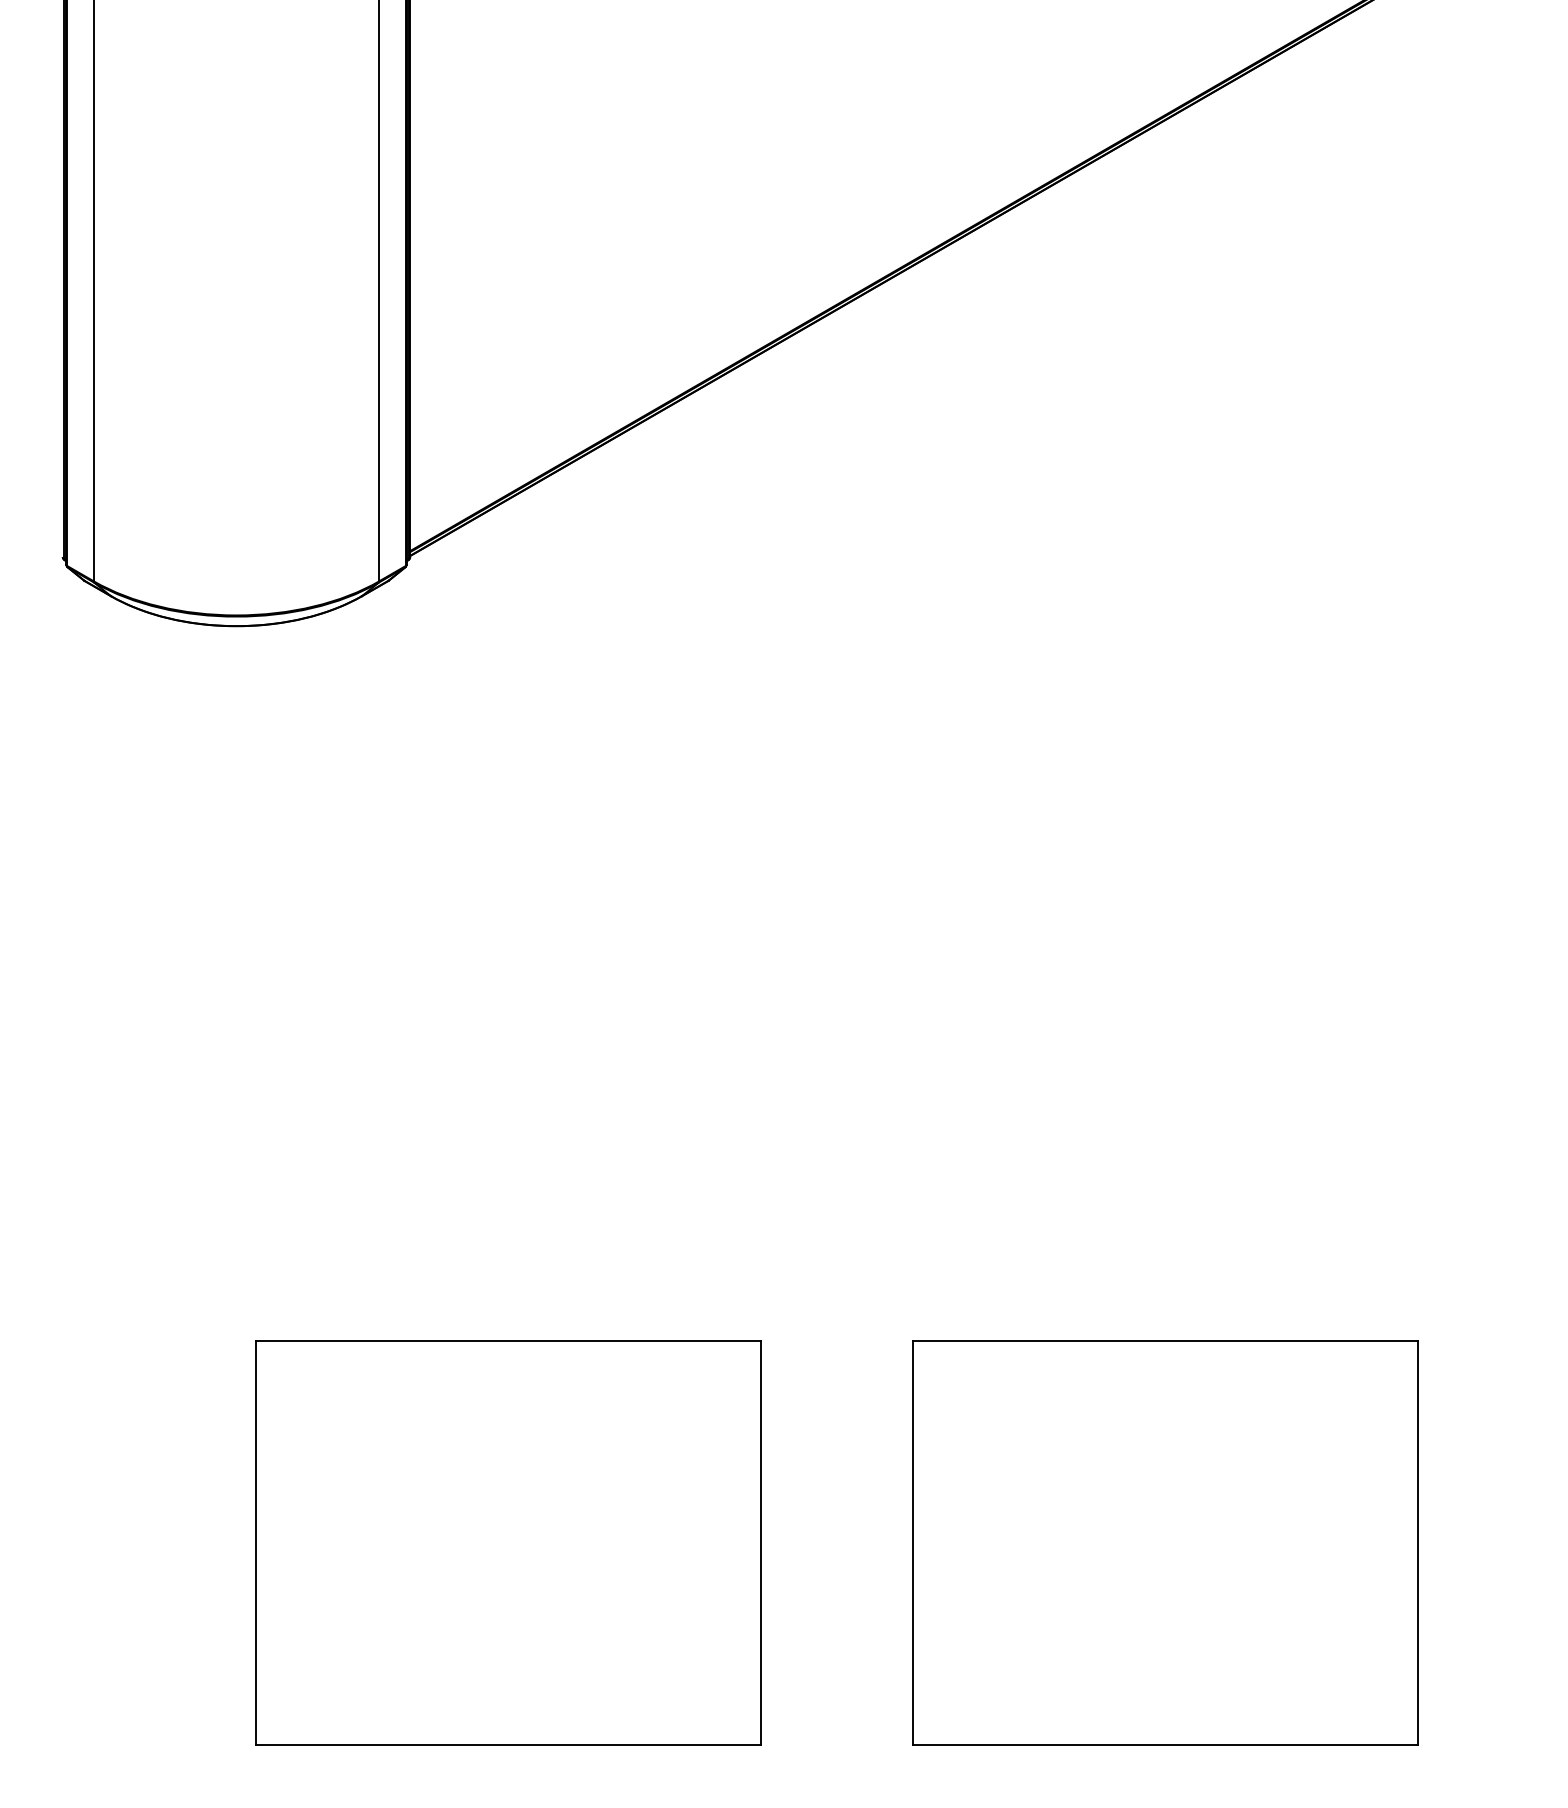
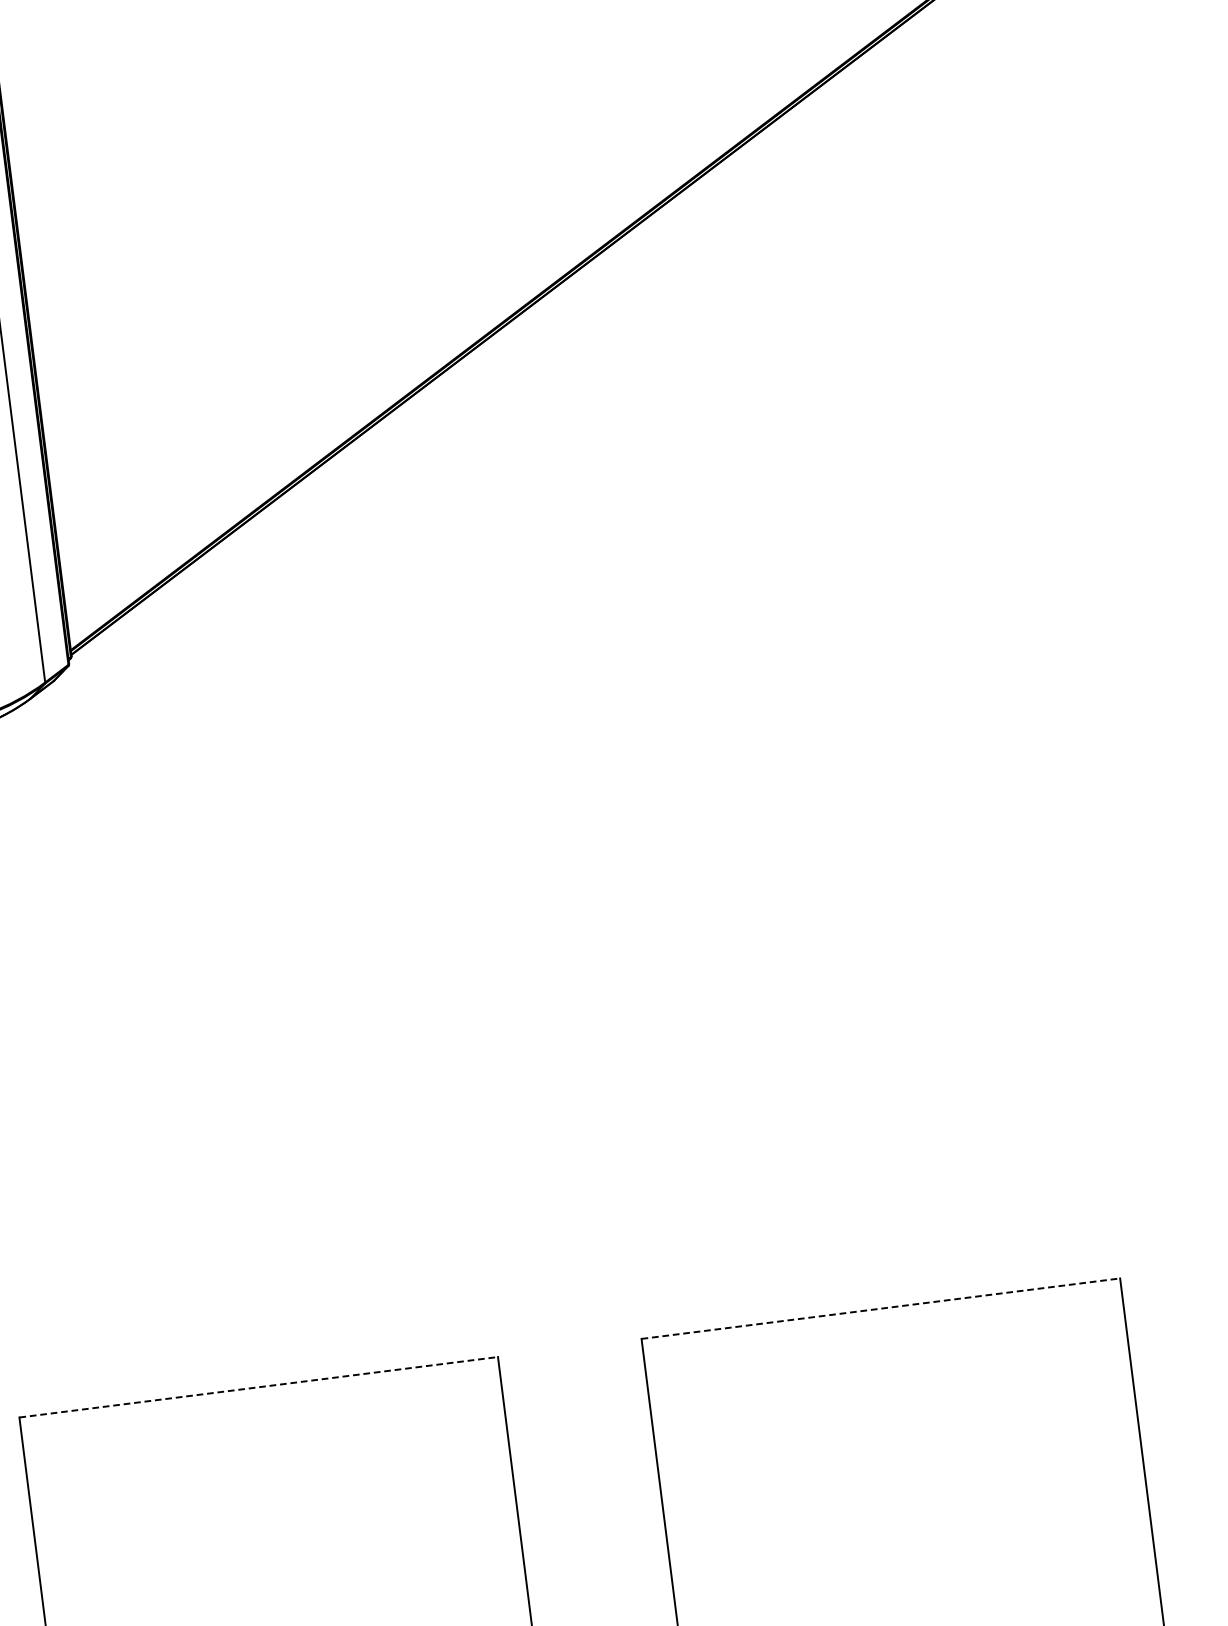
line: (508, 1341) -> (258, 1387), solid -> dashed
line: (1165, 1341) -> (881, 1308), solid -> dashed

